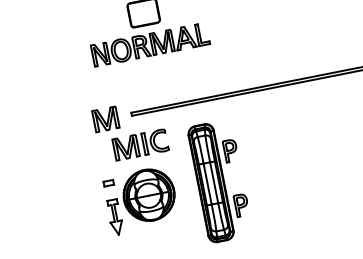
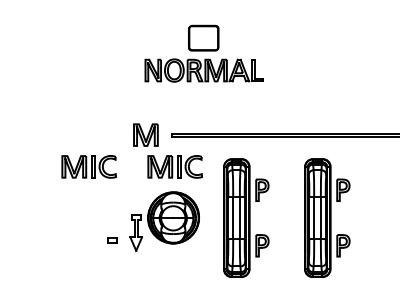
part: (55, 161) -> (88, 166), added
part: (299, 164) -> (327, 217), added
part: (108, 183) -> (112, 240), moved

